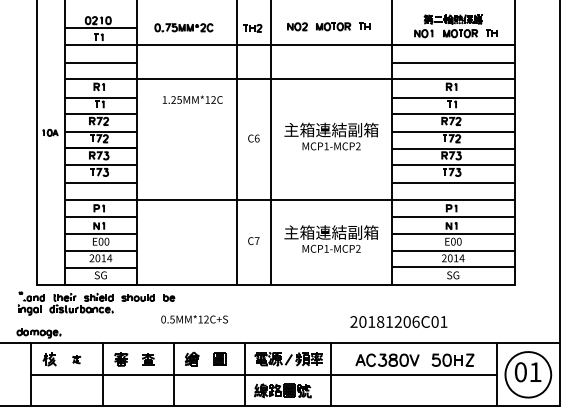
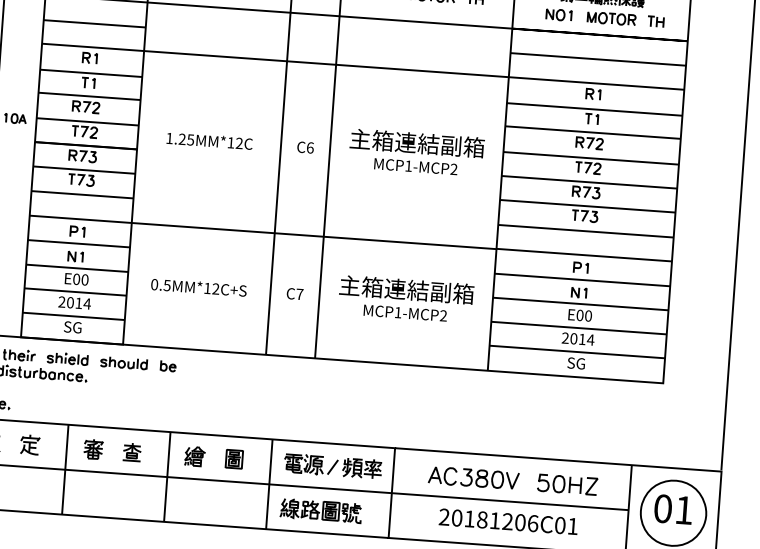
text: (192, 99) -> (209, 140), moved
text: (194, 319) -> (198, 287), moved
text: (398, 321) -> (508, 521), moved
part: (76, 359) -> (29, 445), size x1.67

